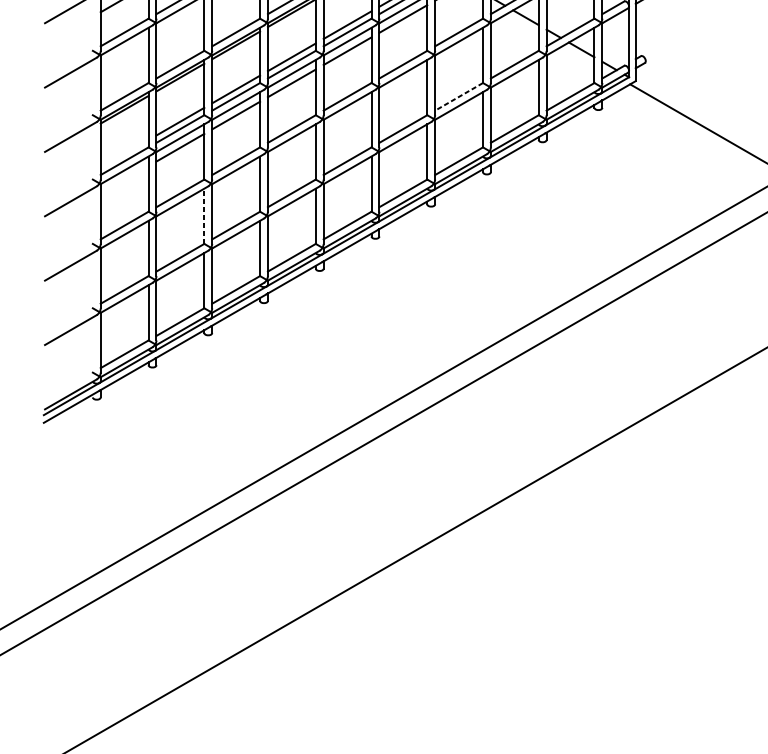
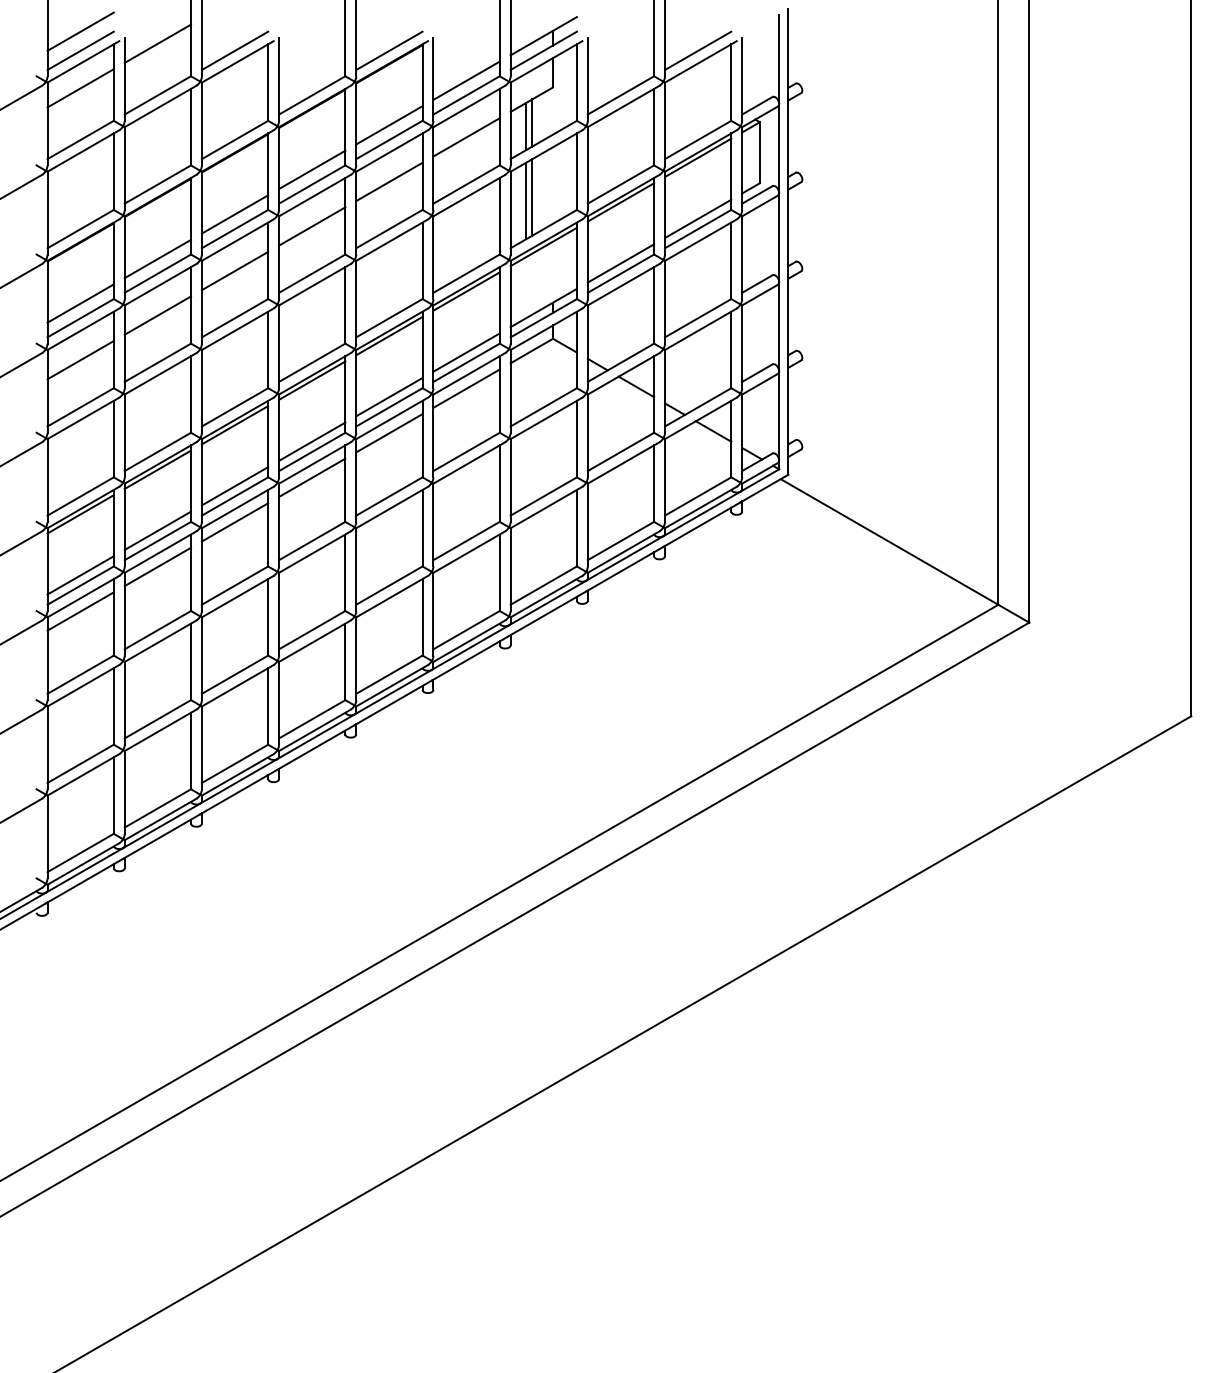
line: (458, 96) -> (543, 496), dashed -> solid
line: (124, 153) -> (80, 575), added
line: (124, 179) -> (80, 611), added
line: (204, 216) -> (191, 661), dashed -> solid

